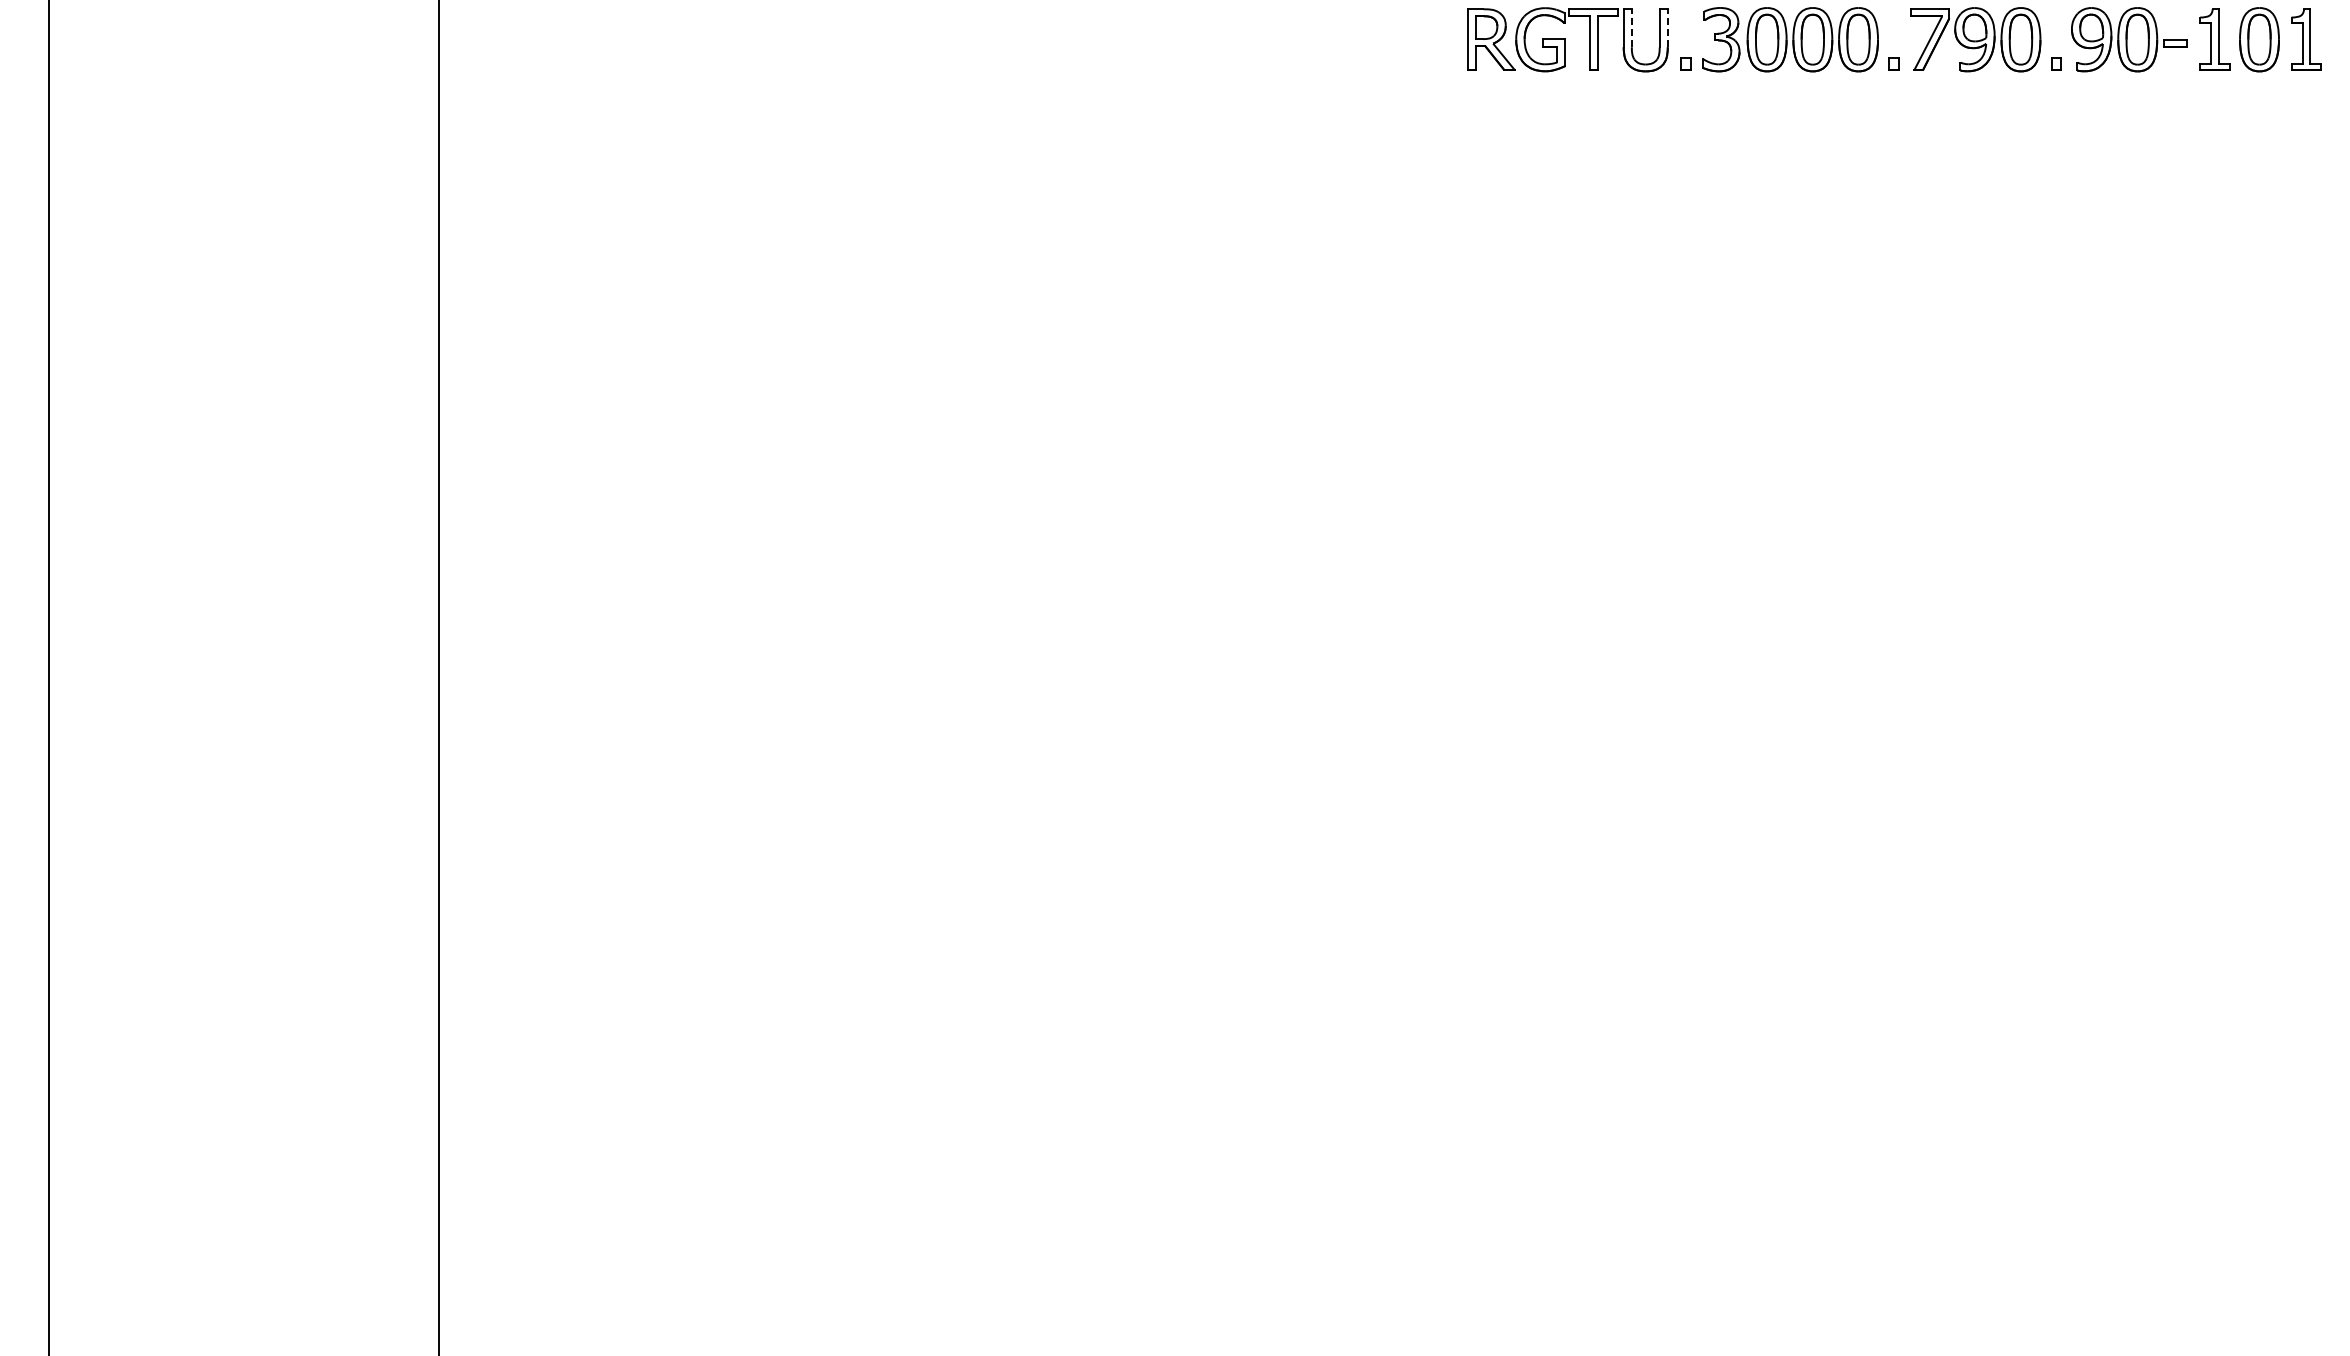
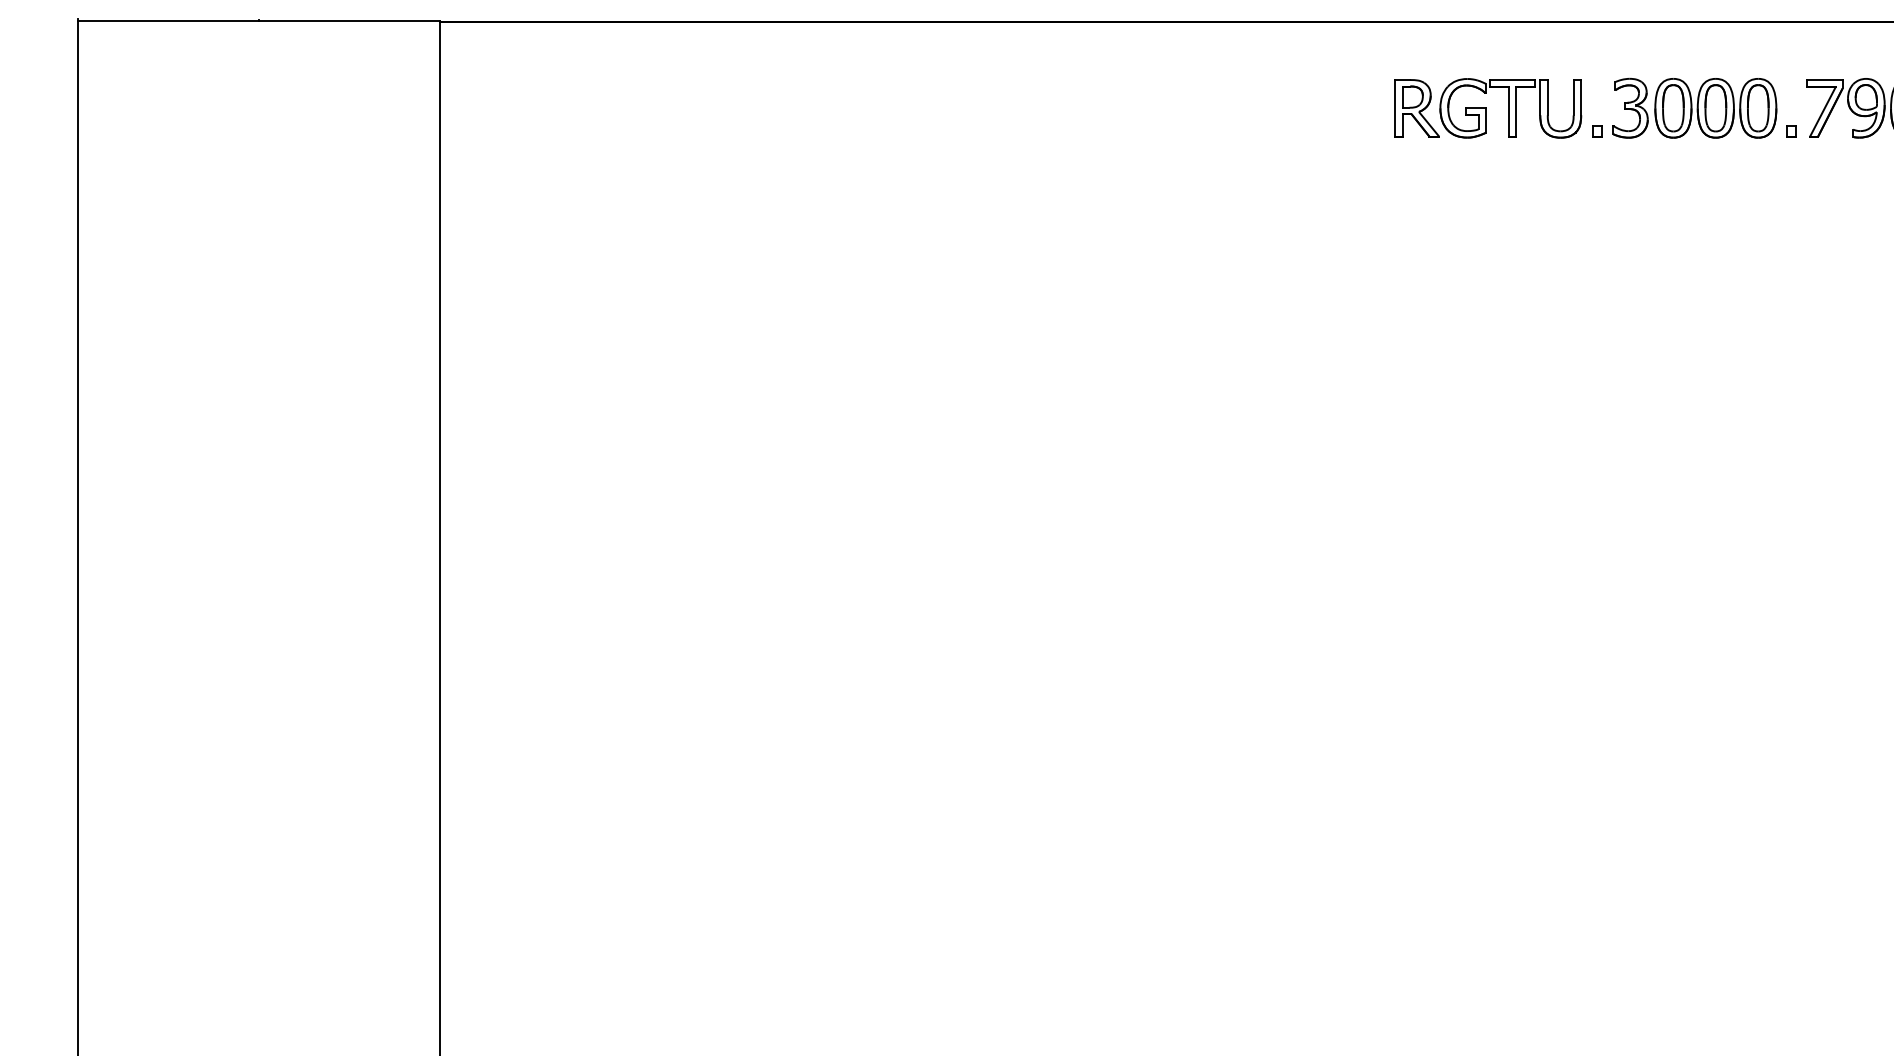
line: (1631, 28) -> (1547, 97), dashed -> solid
line: (1667, 28) -> (1580, 97), dashed -> solid

